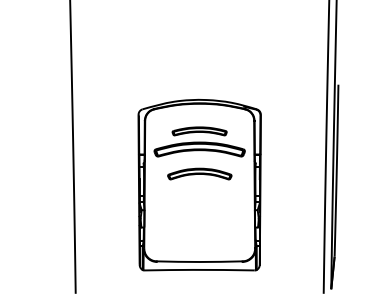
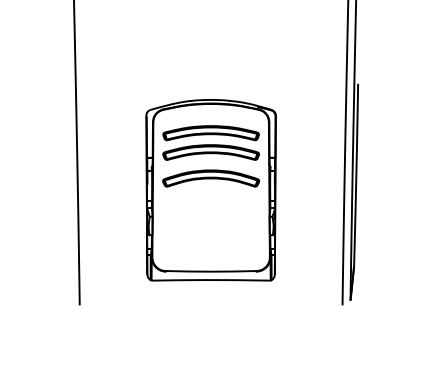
part: (199, 131) -> (210, 133), size x1.67
part: (200, 174) -> (211, 178), size x1.43

